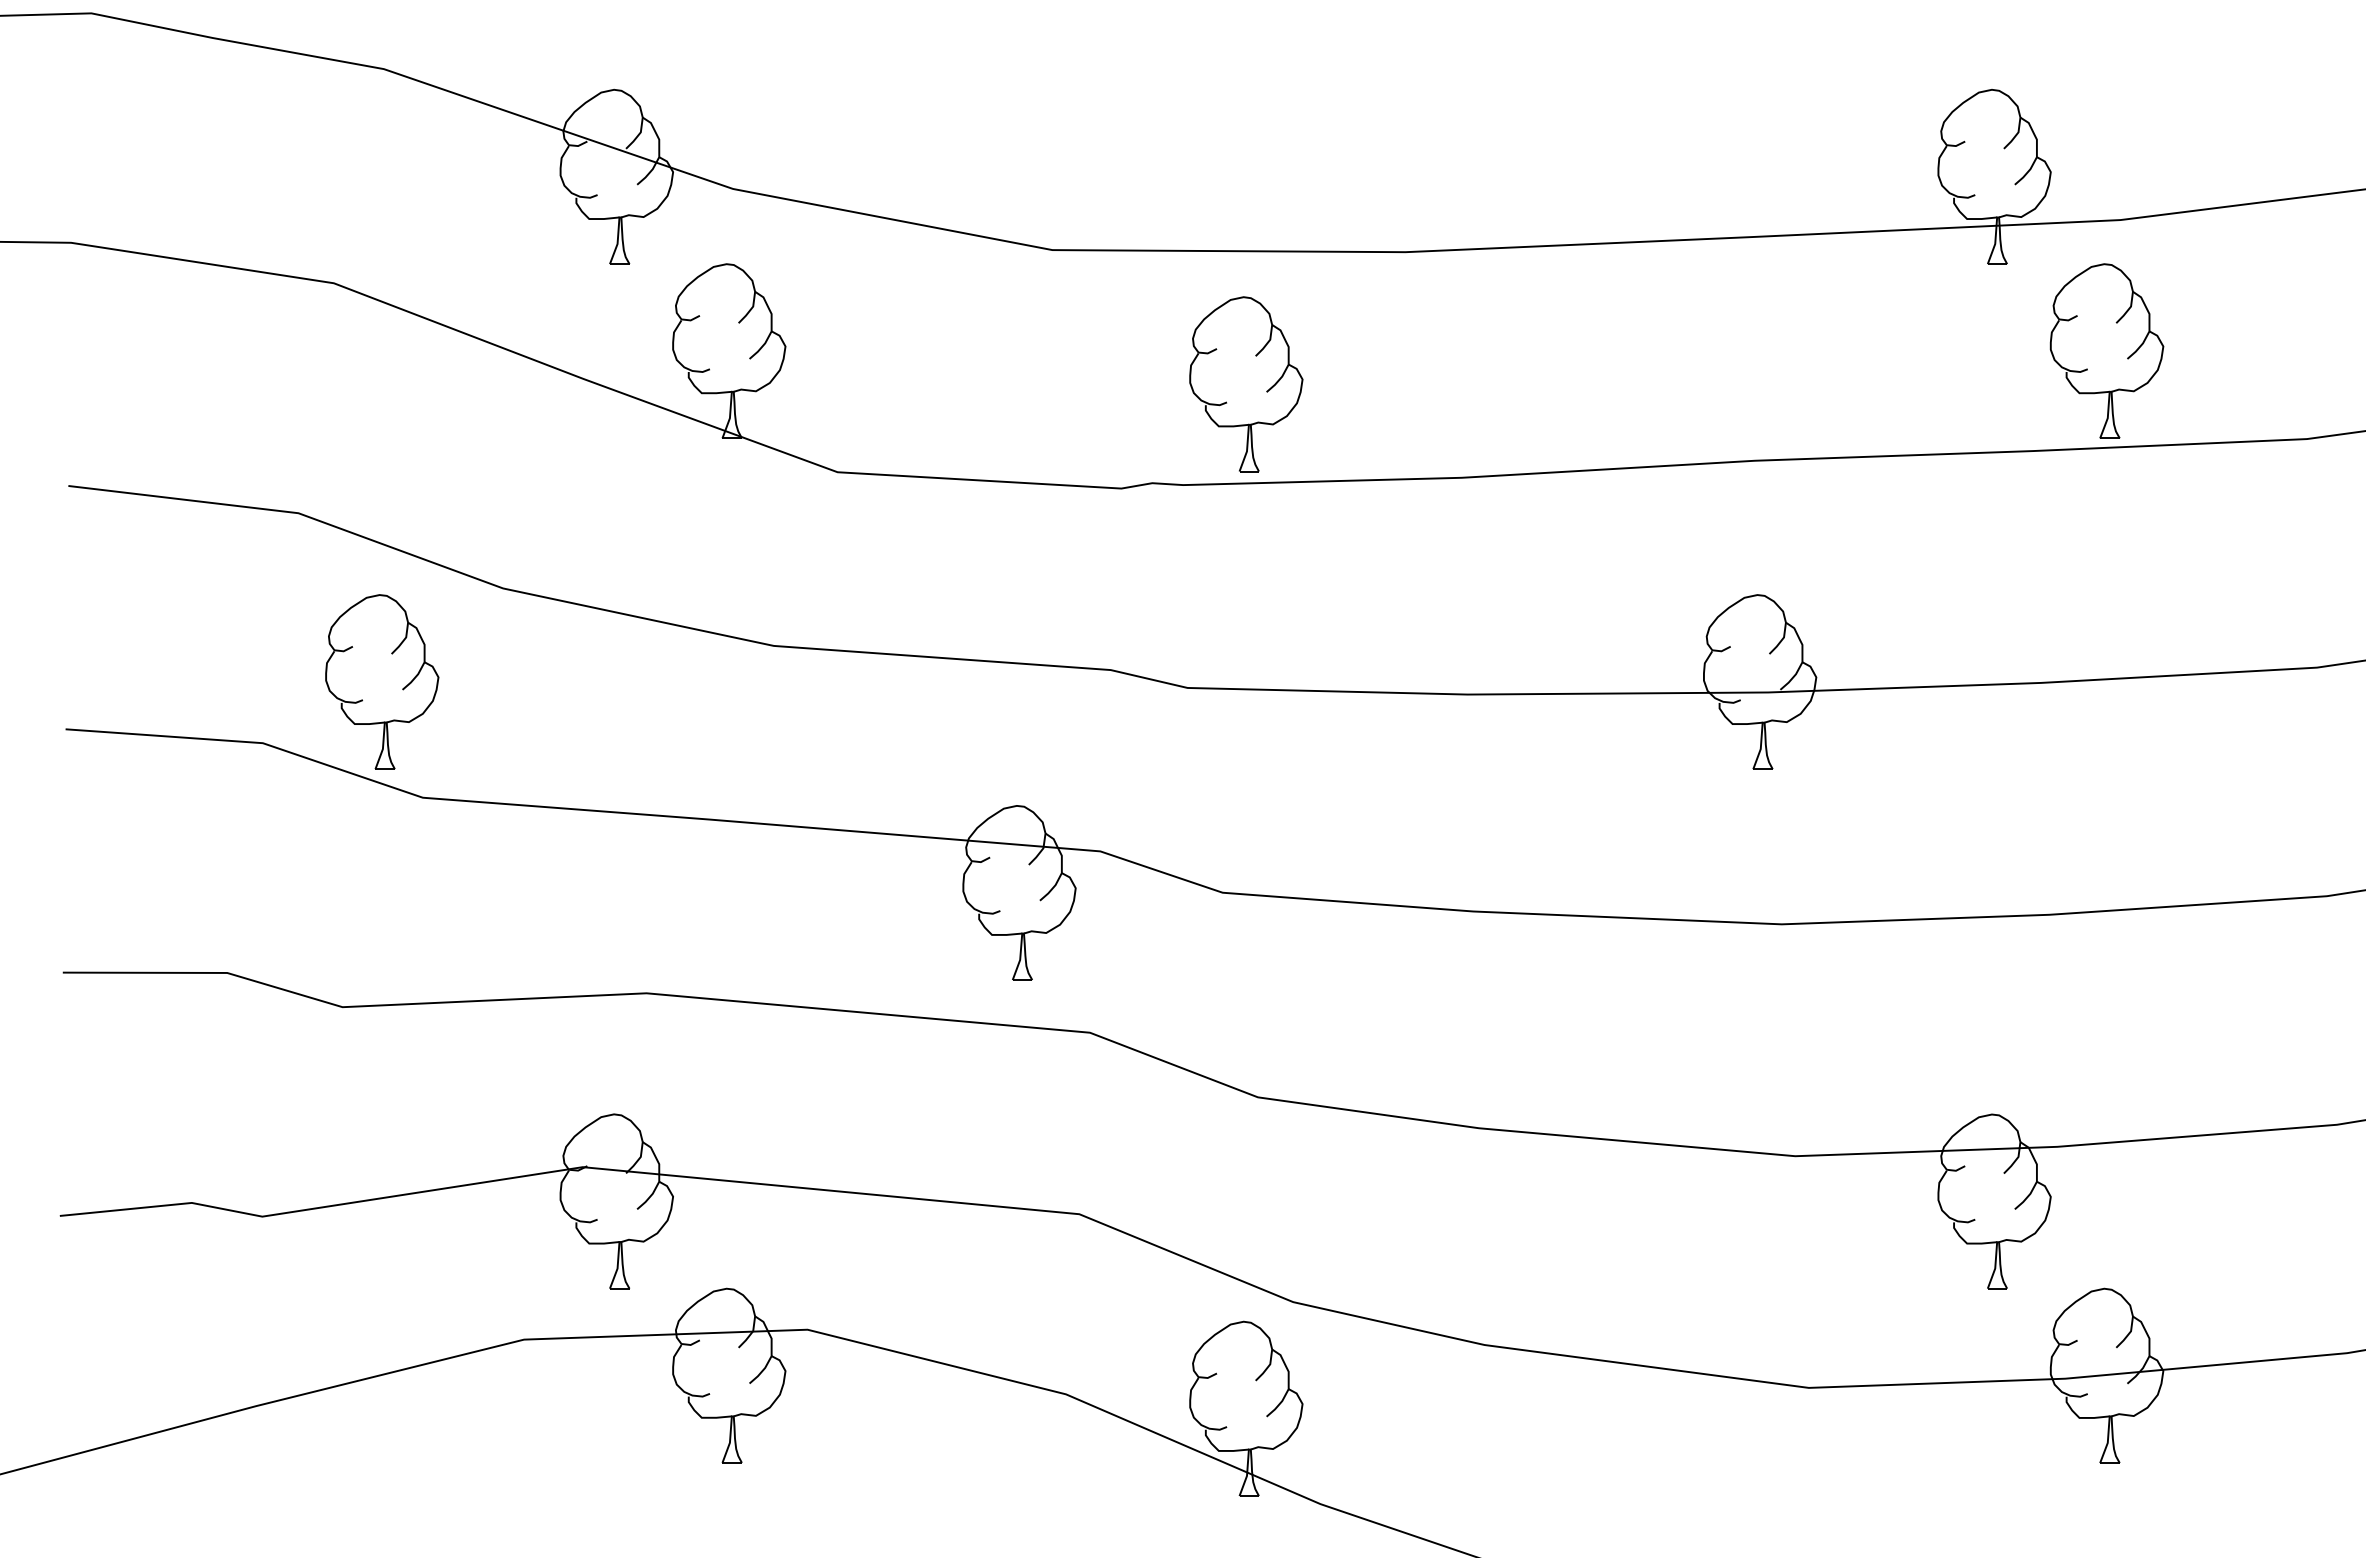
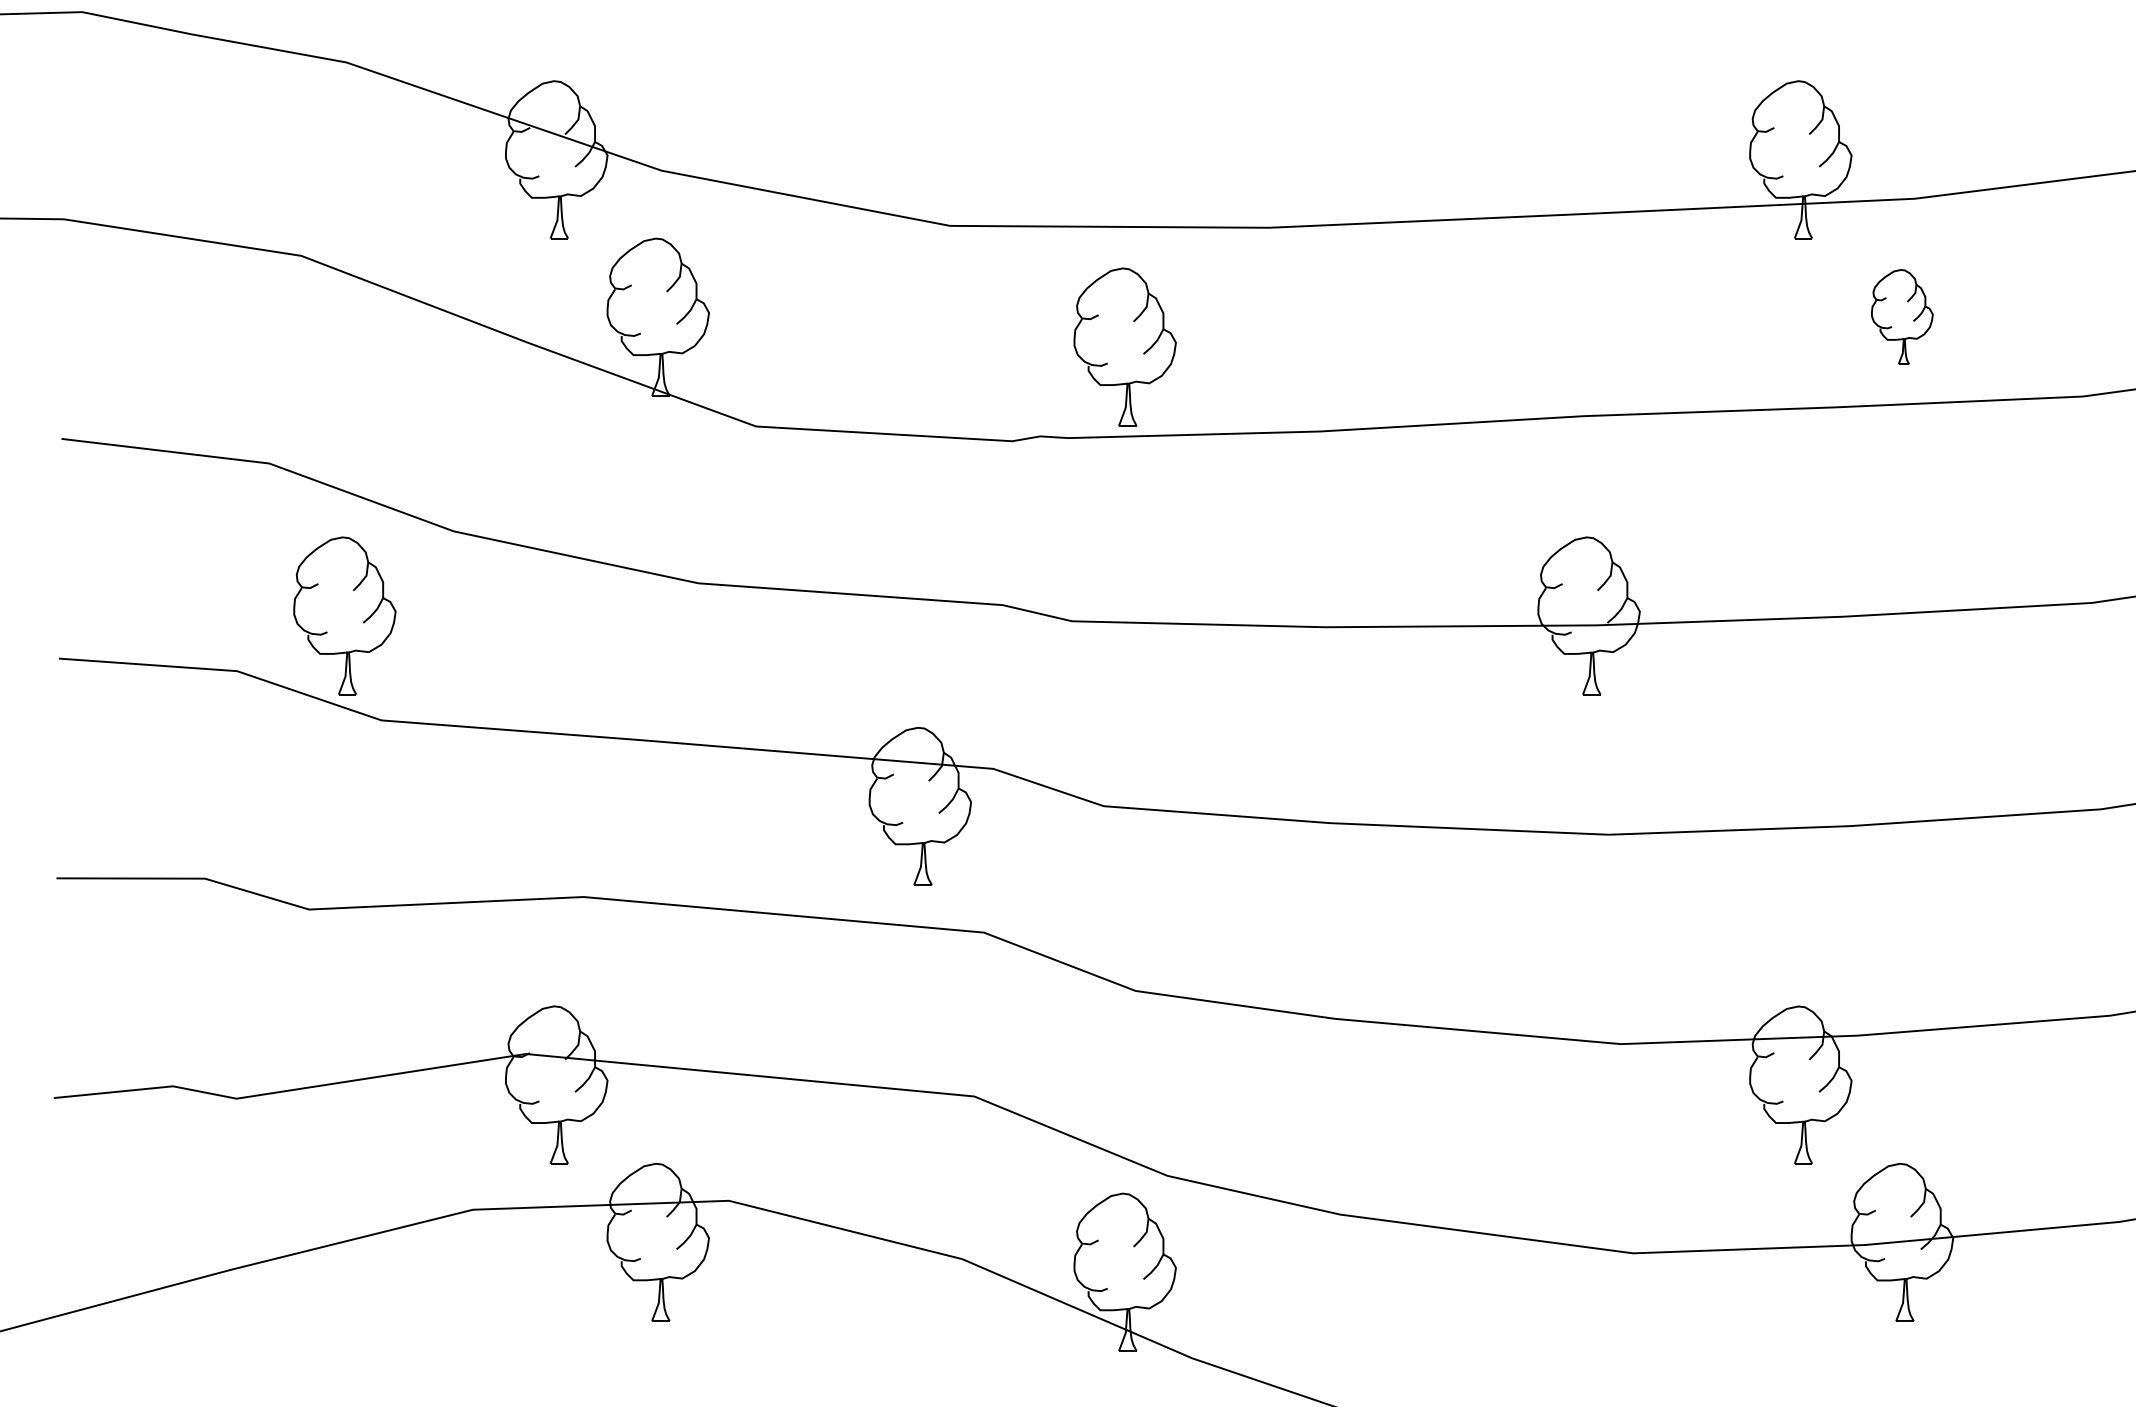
part: (2106, 350) -> (1901, 316), size x0.6

